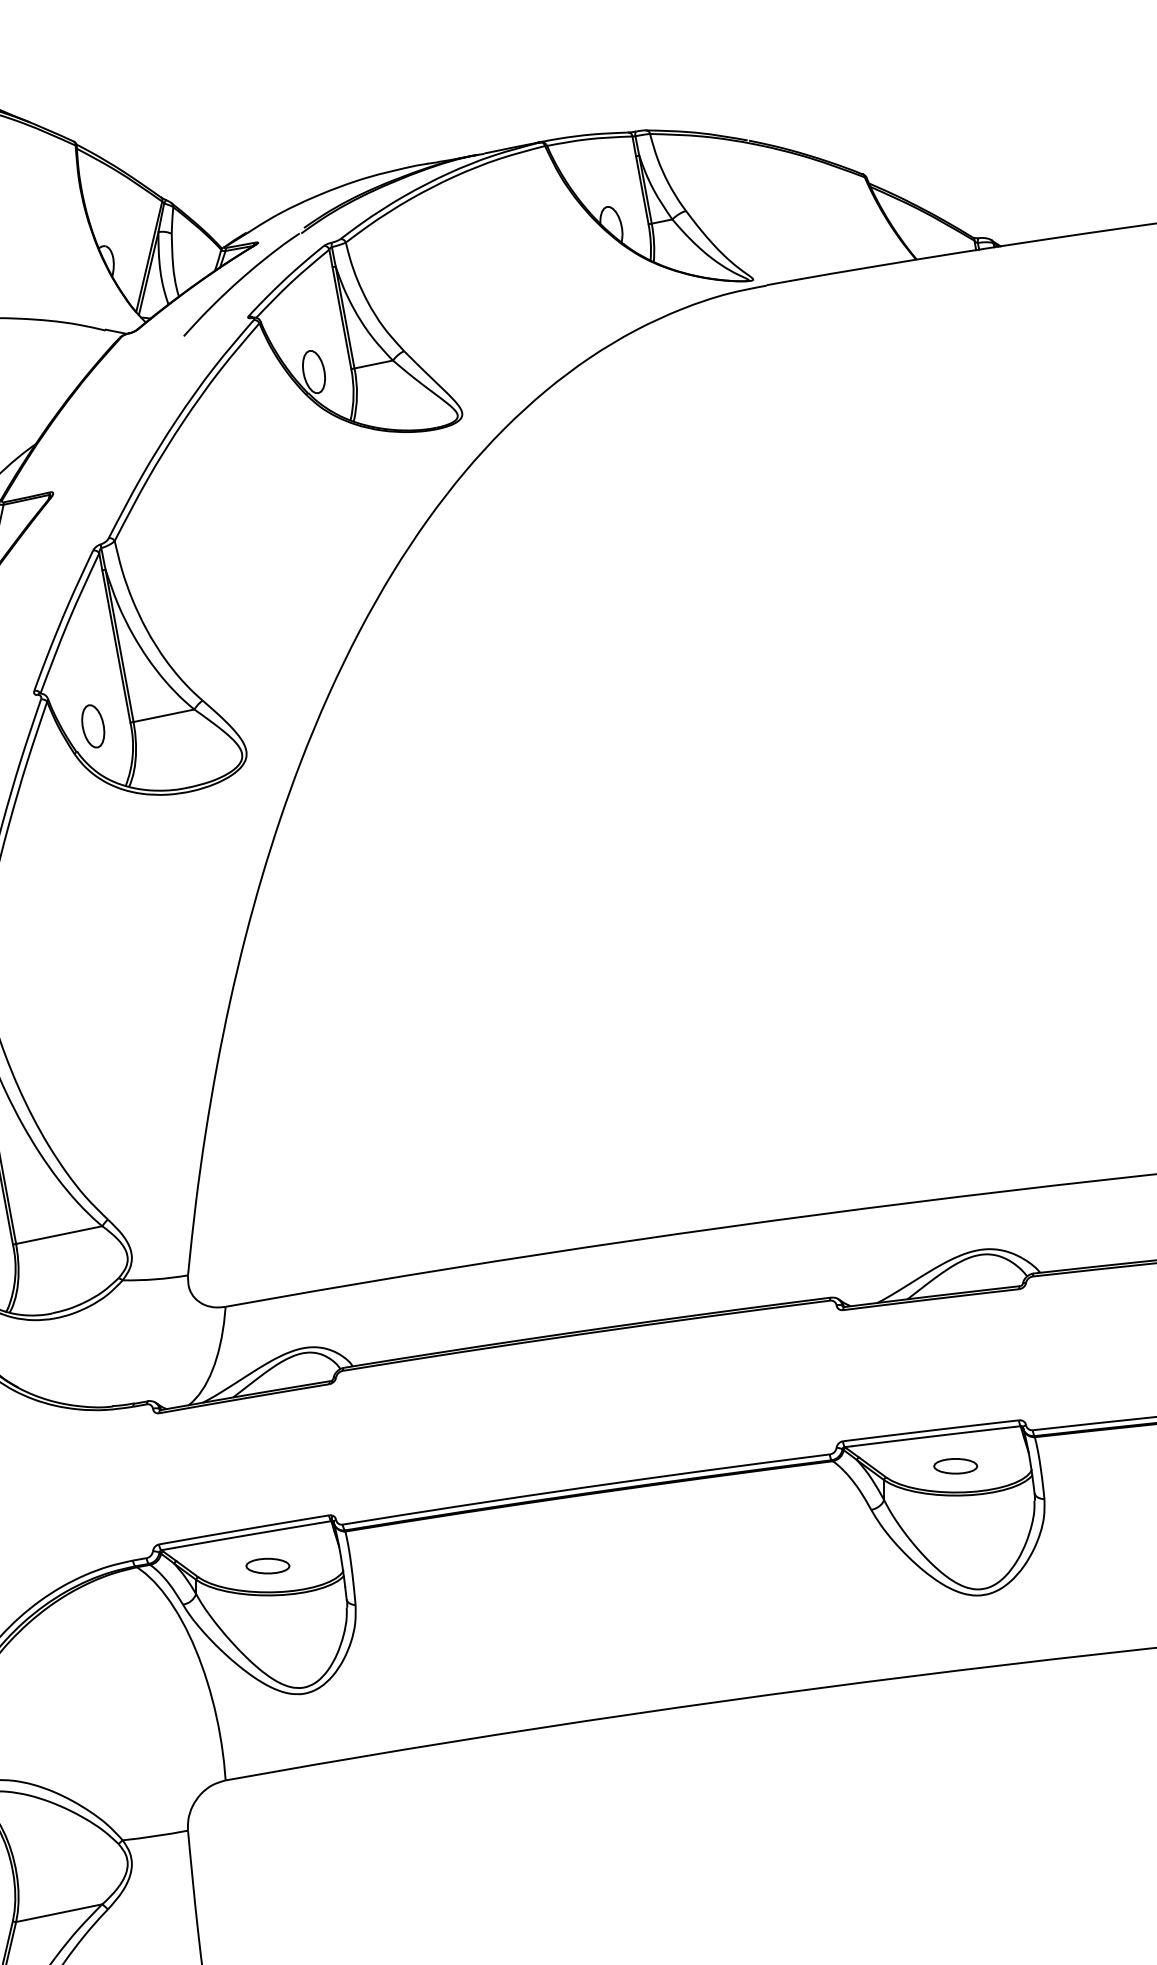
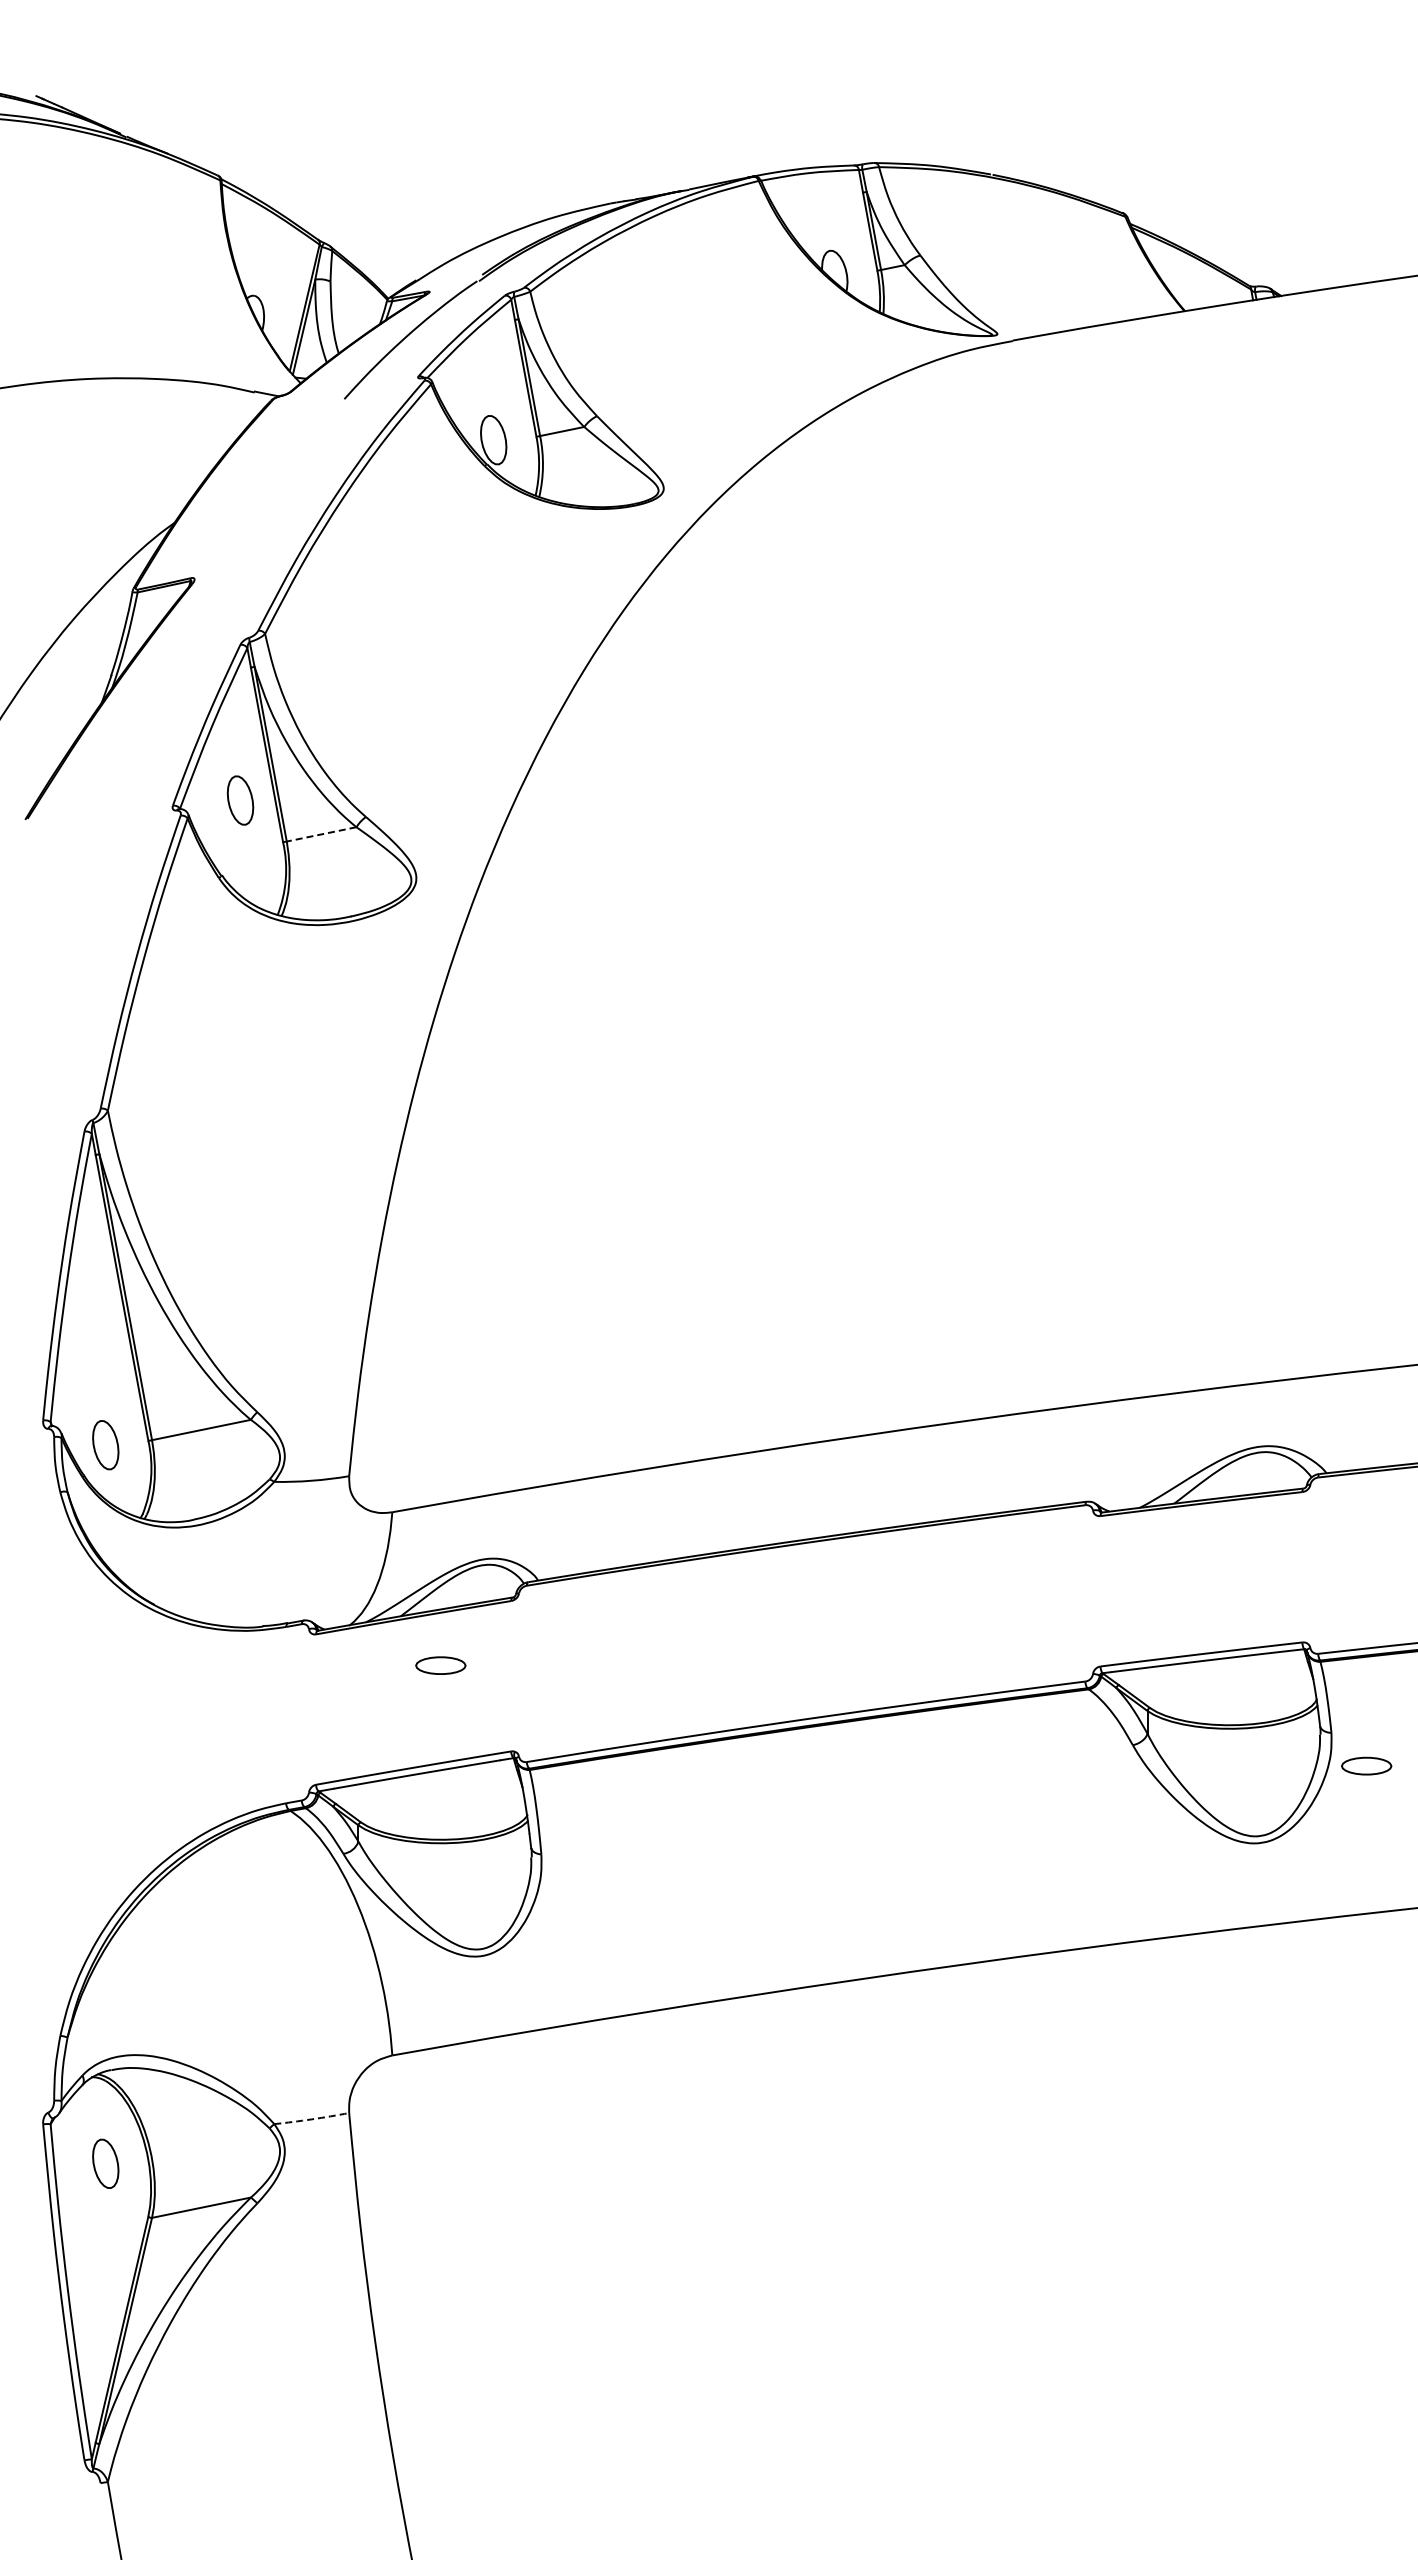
line: (163, 715) -> (321, 834), solid -> dashed
part: (93, 726) -> (240, 800), moved
part: (955, 1465) -> (1366, 1765), moved
part: (267, 1565) -> (440, 1665), moved
arc: (155, 1836) -> (311, 2119), solid -> dashed

